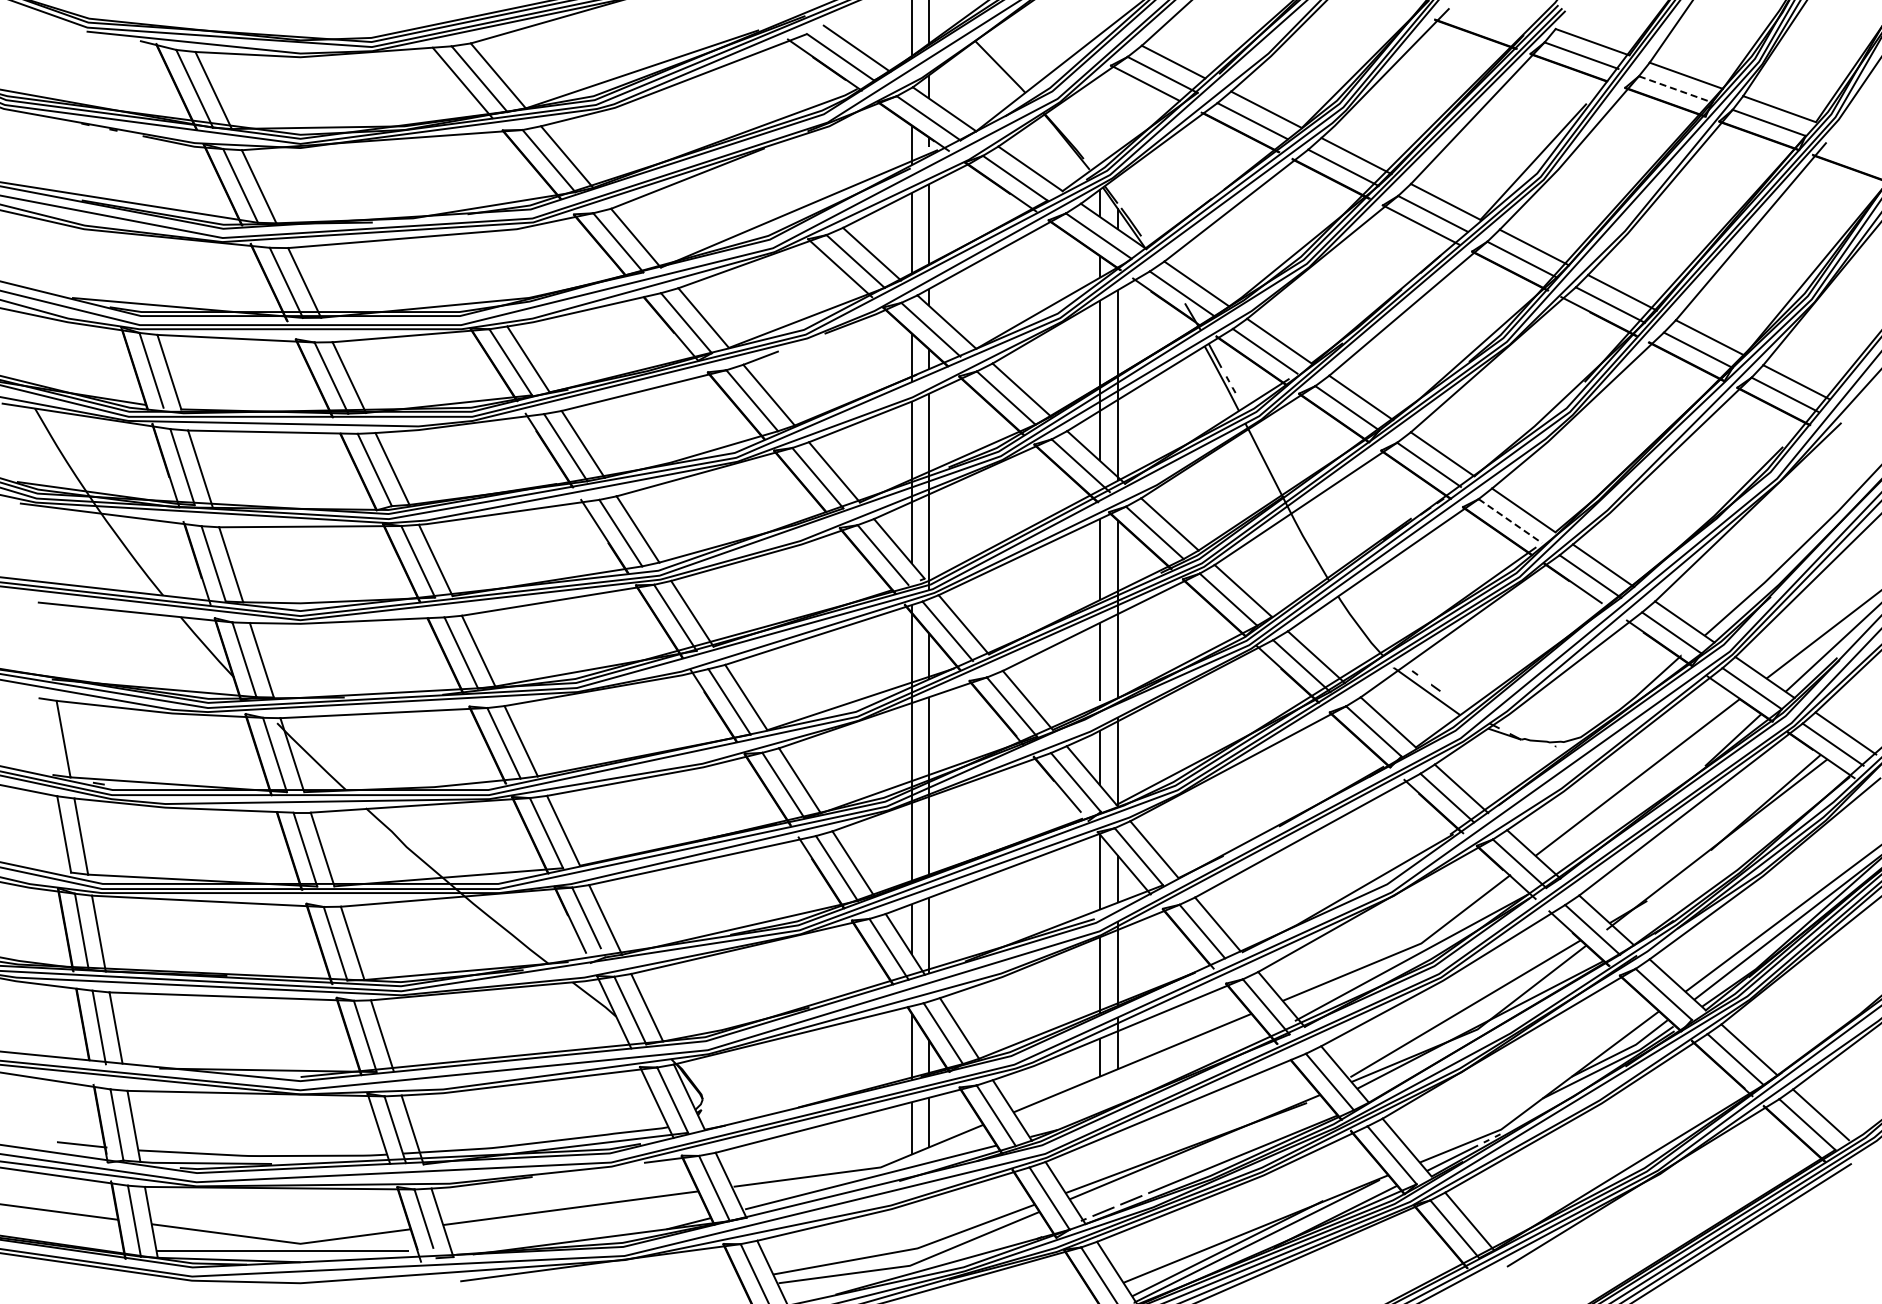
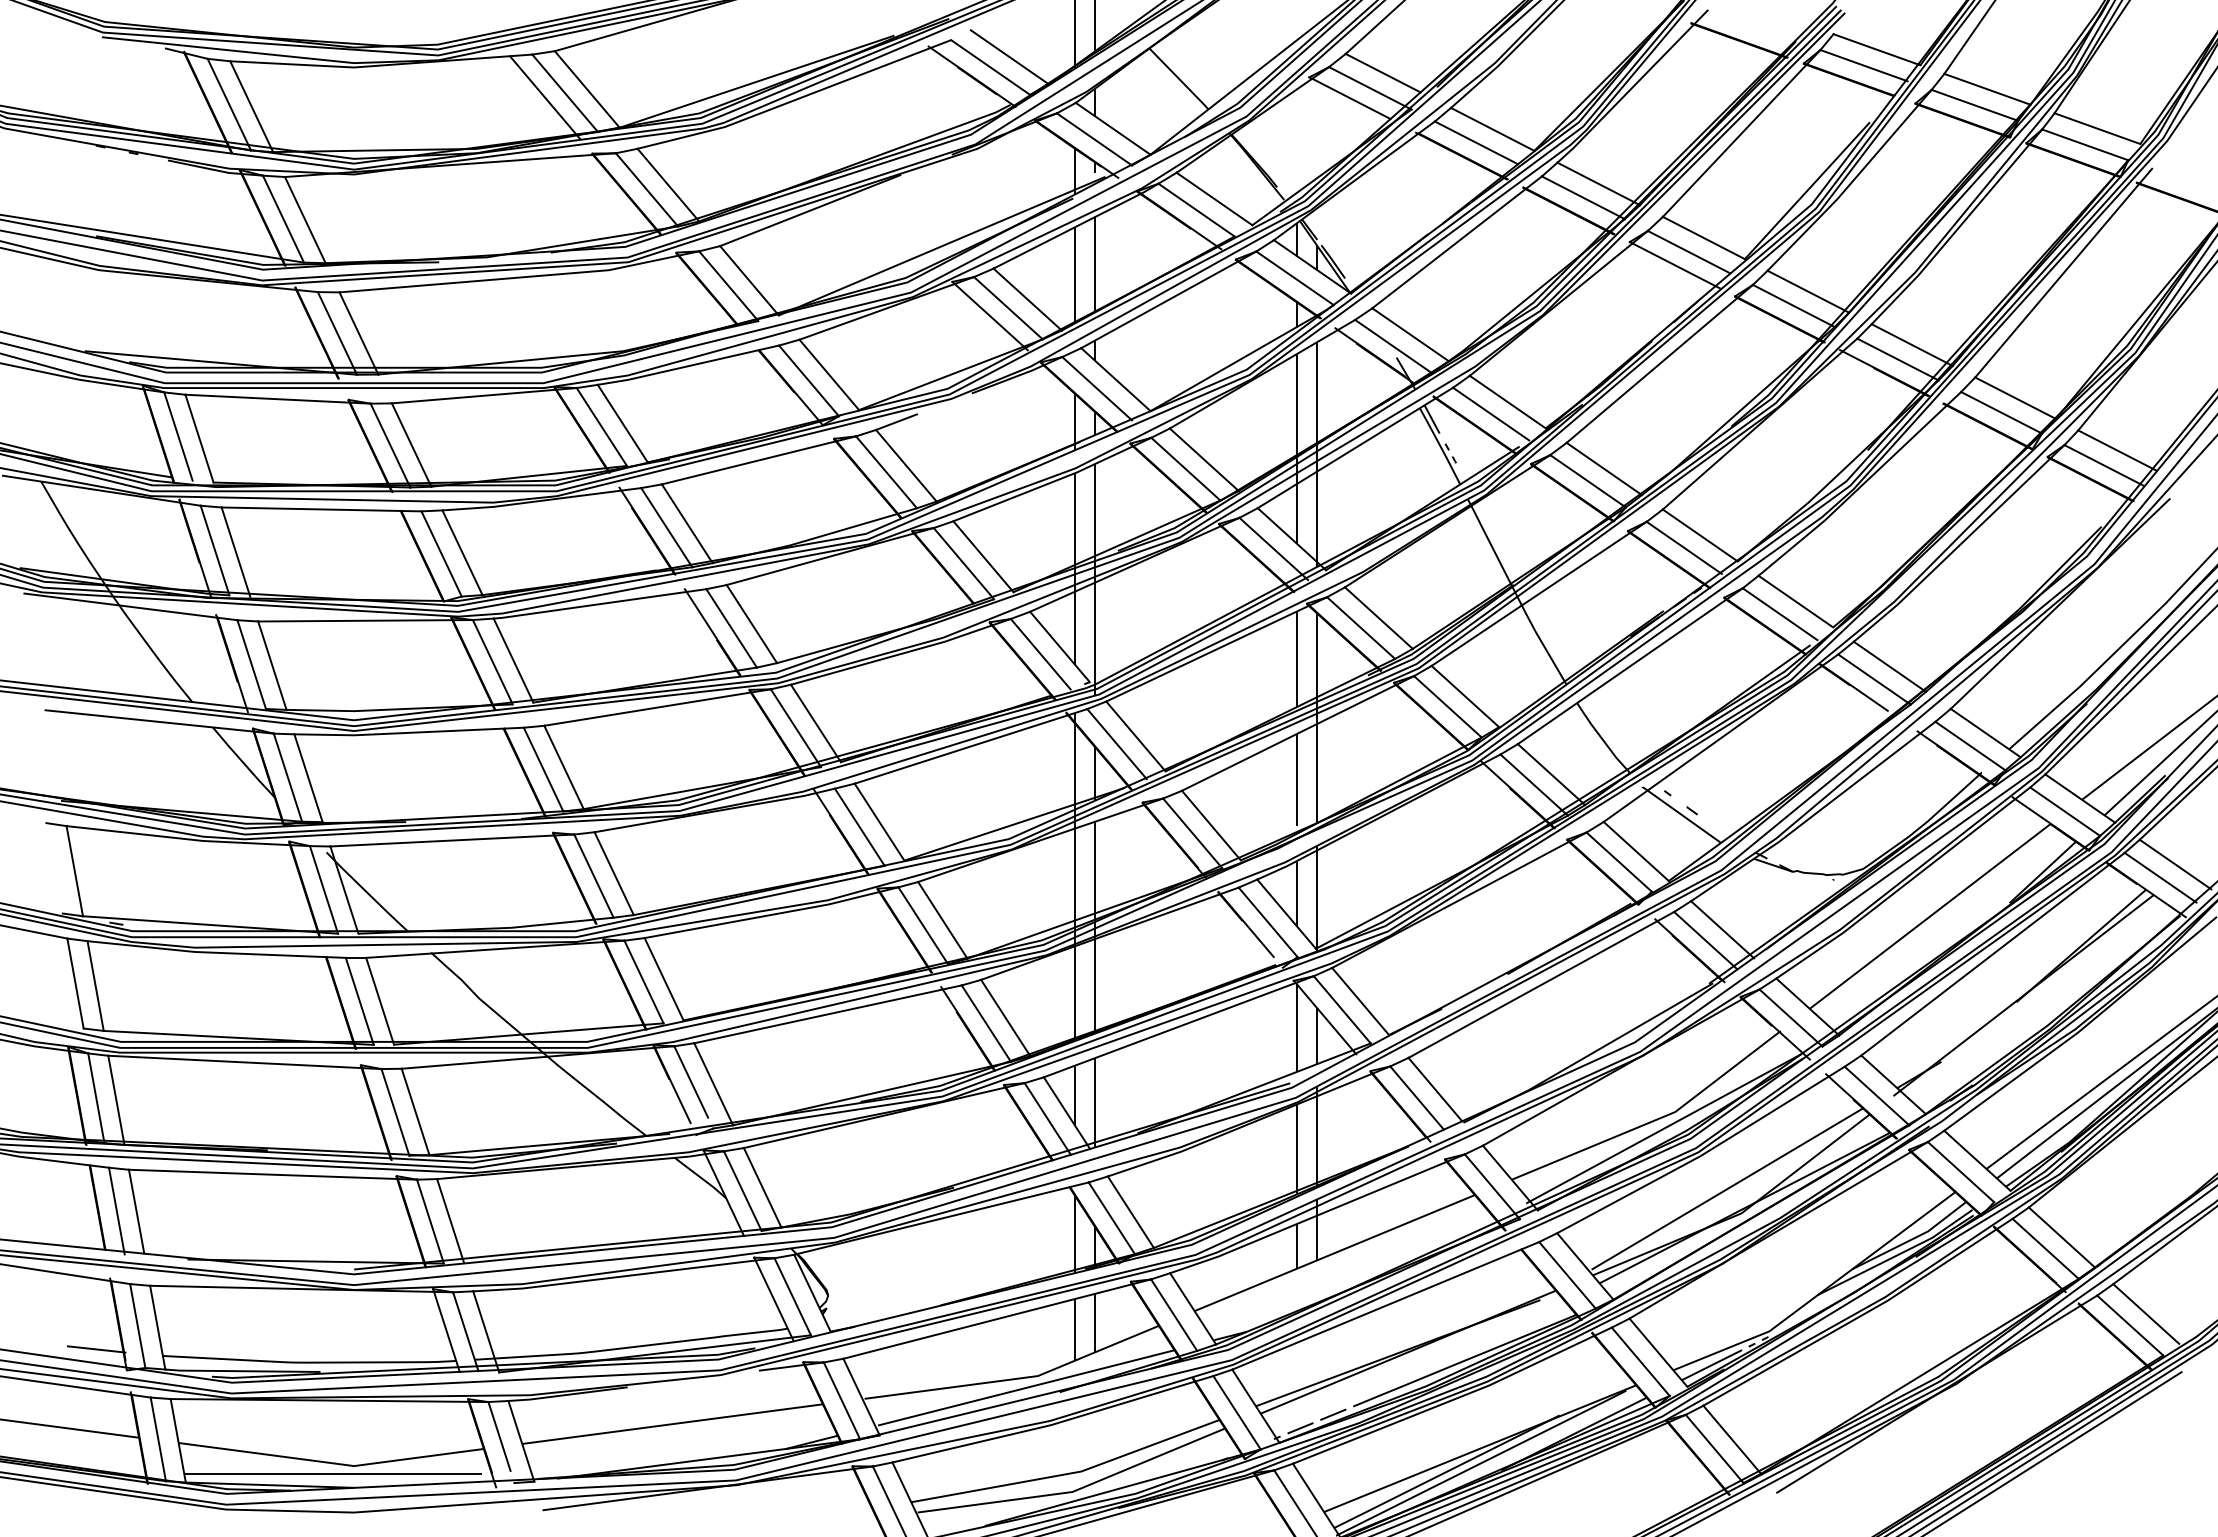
line: (1675, 89) -> (1974, 105), dashed -> solid
line: (1510, 521) -> (1780, 614), dashed -> solid

